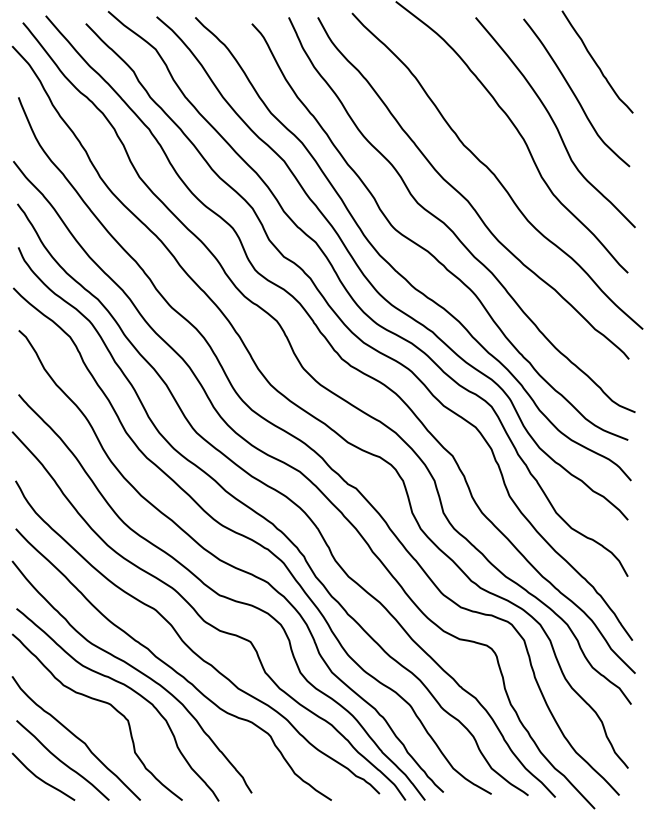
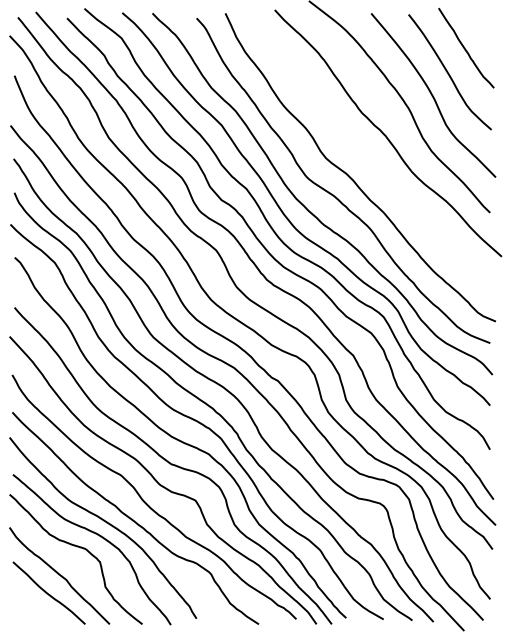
curve: (464, 196) -> (362, 153), removed
curve: (41, 778) -> (32, 607), removed

